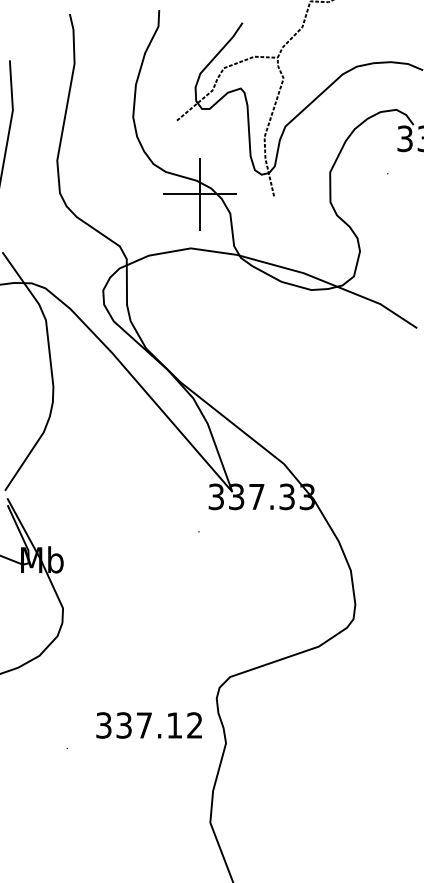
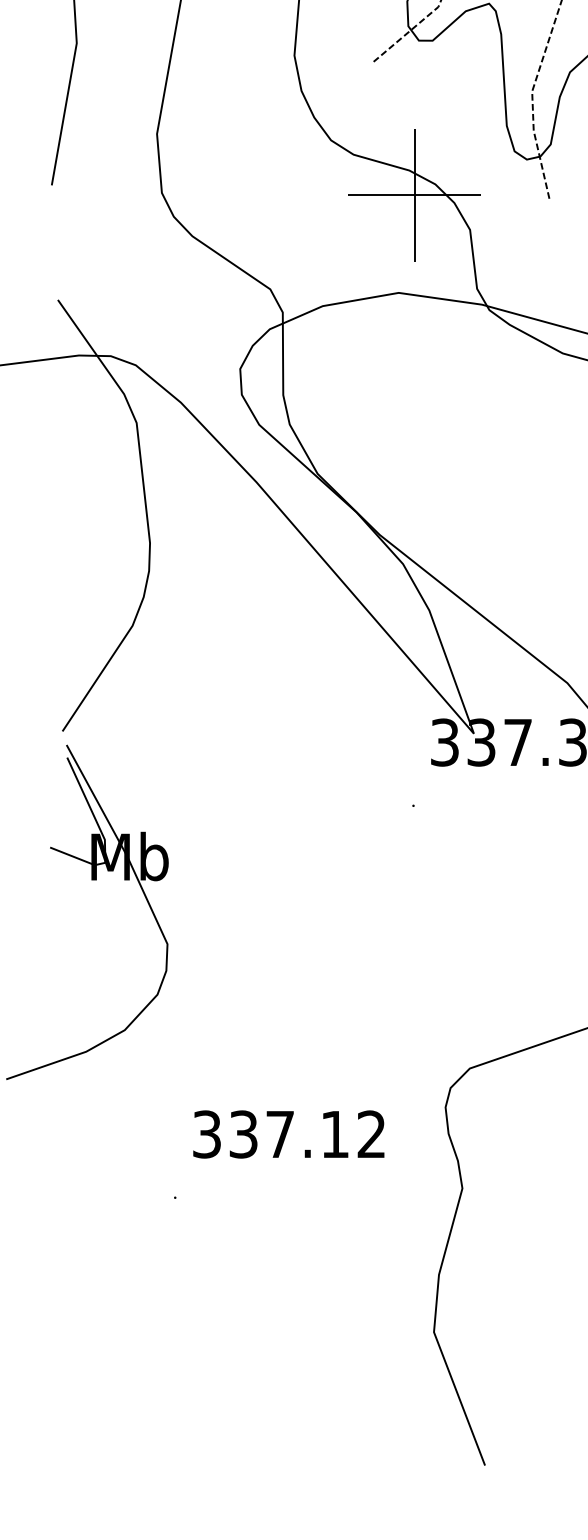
text: (148, 725) -> (287, 1134), moved

